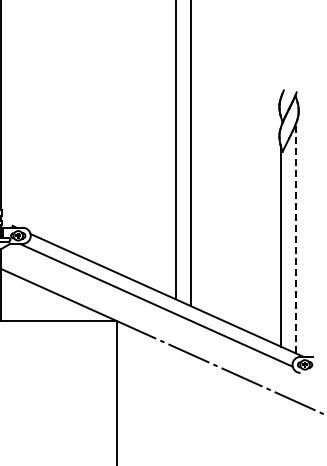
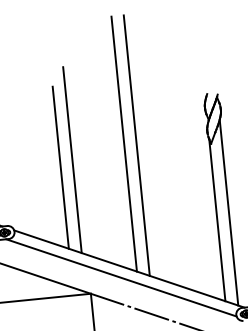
line: (110, 154) -> (72, 159), added
line: (95, 162) -> (60, 167), added
line: (296, 237) -> (229, 211), dashed -> solid

